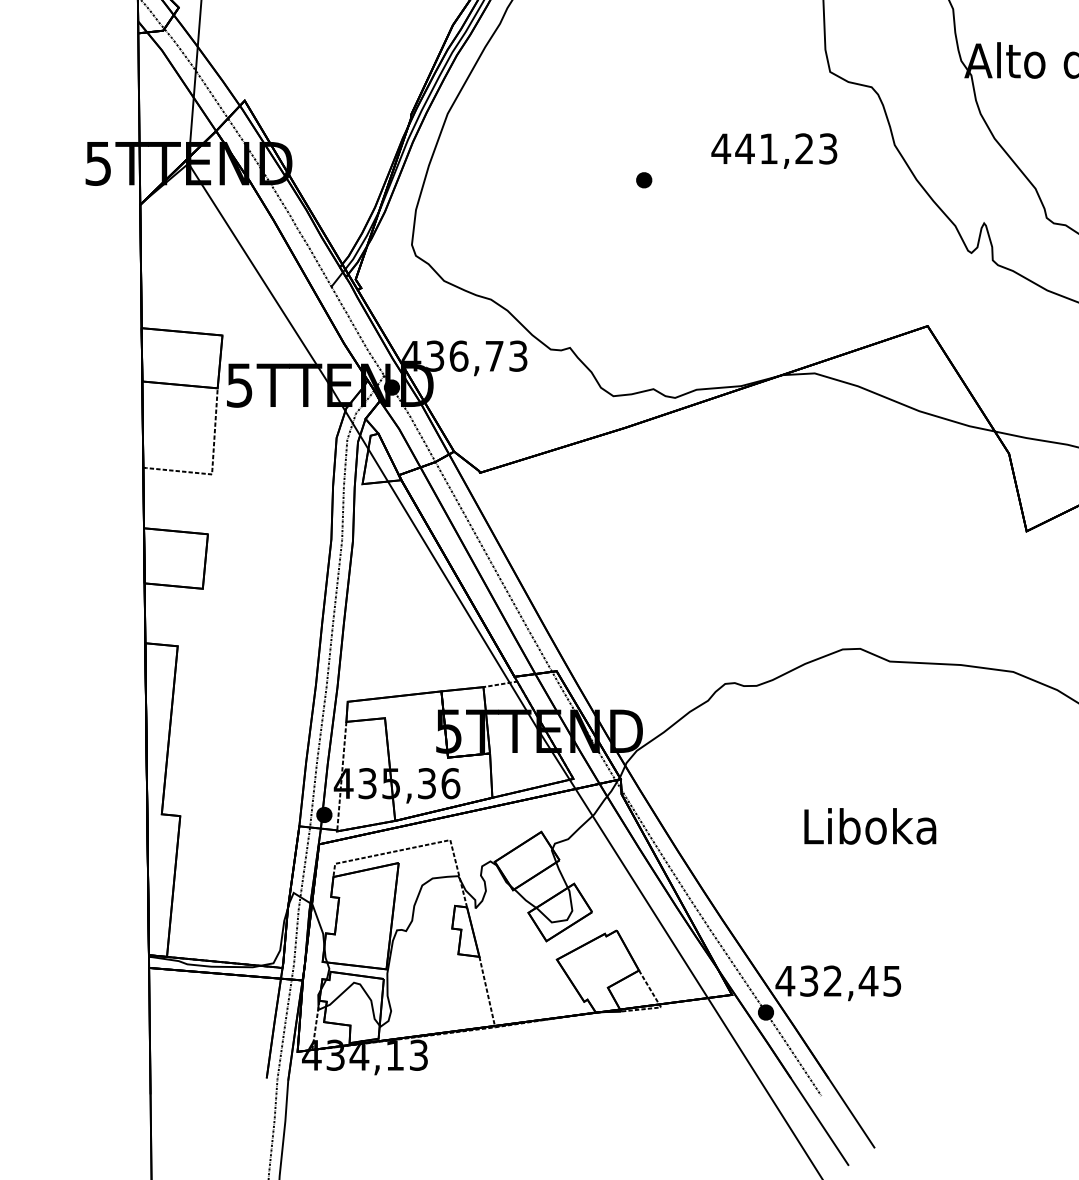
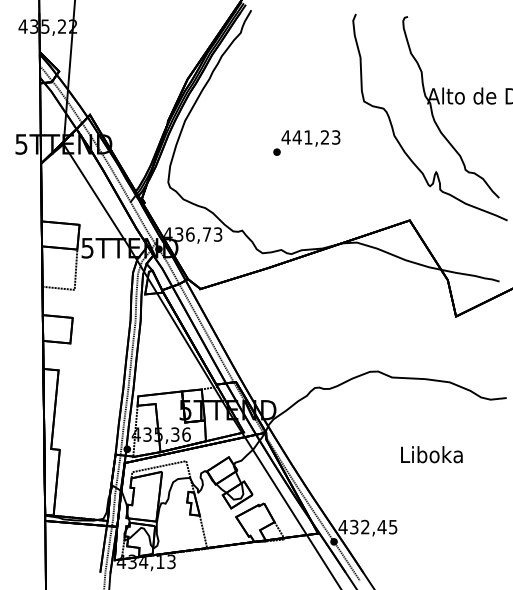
text: (773, 151) -> (310, 138), moved
text: (869, 825) -> (431, 454), moved

